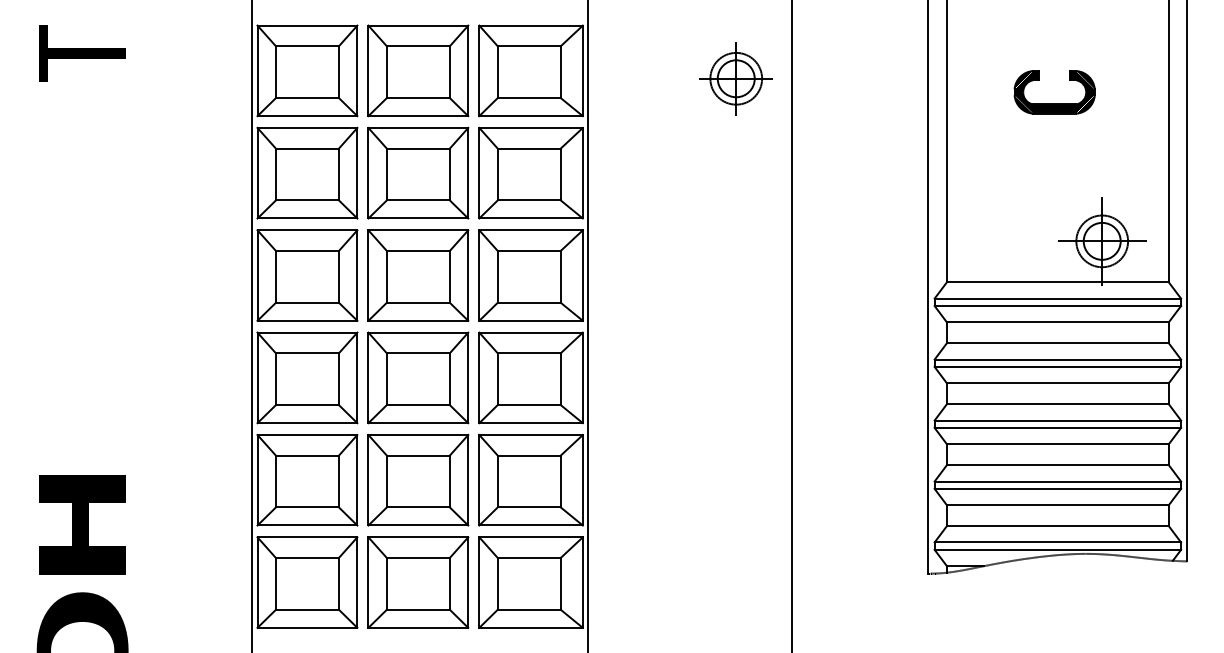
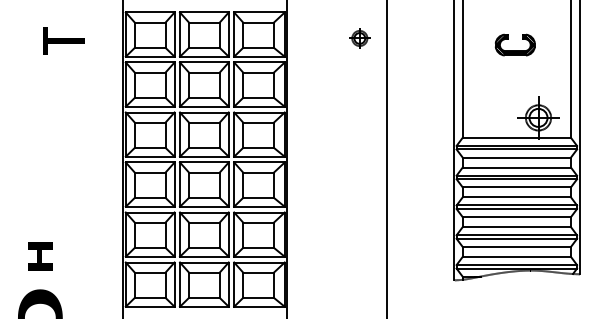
part: (80, 52) -> (63, 40), moved
part: (735, 78) -> (359, 38), size x0.6
part: (82, 525) -> (40, 256), size x0.6

